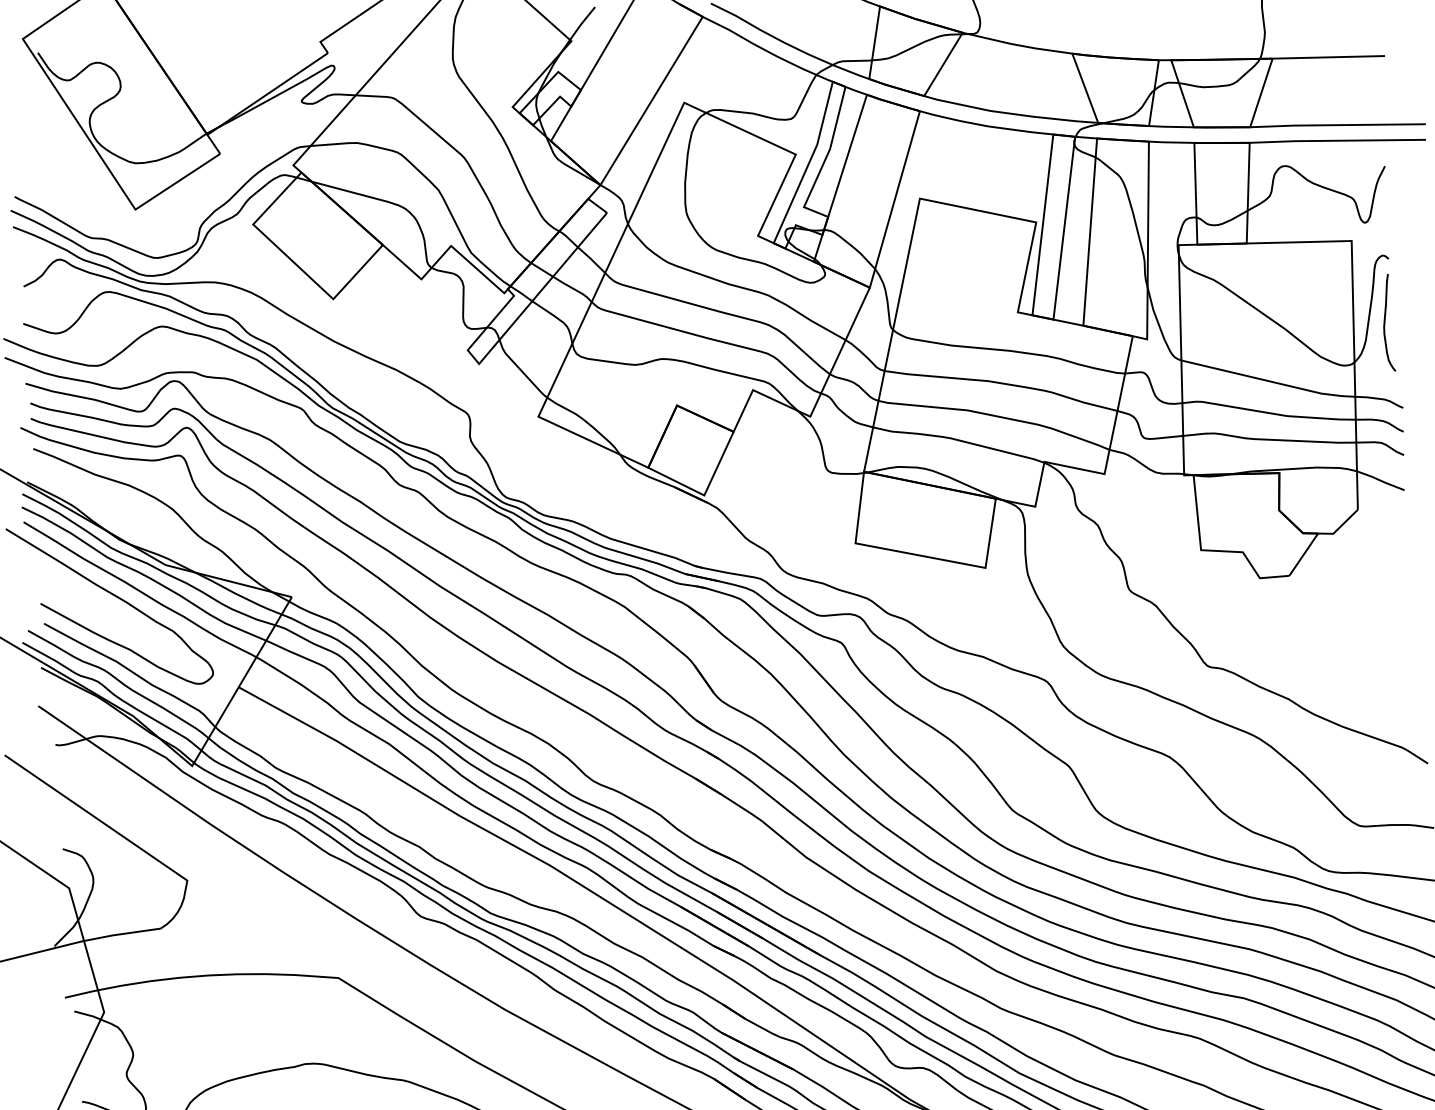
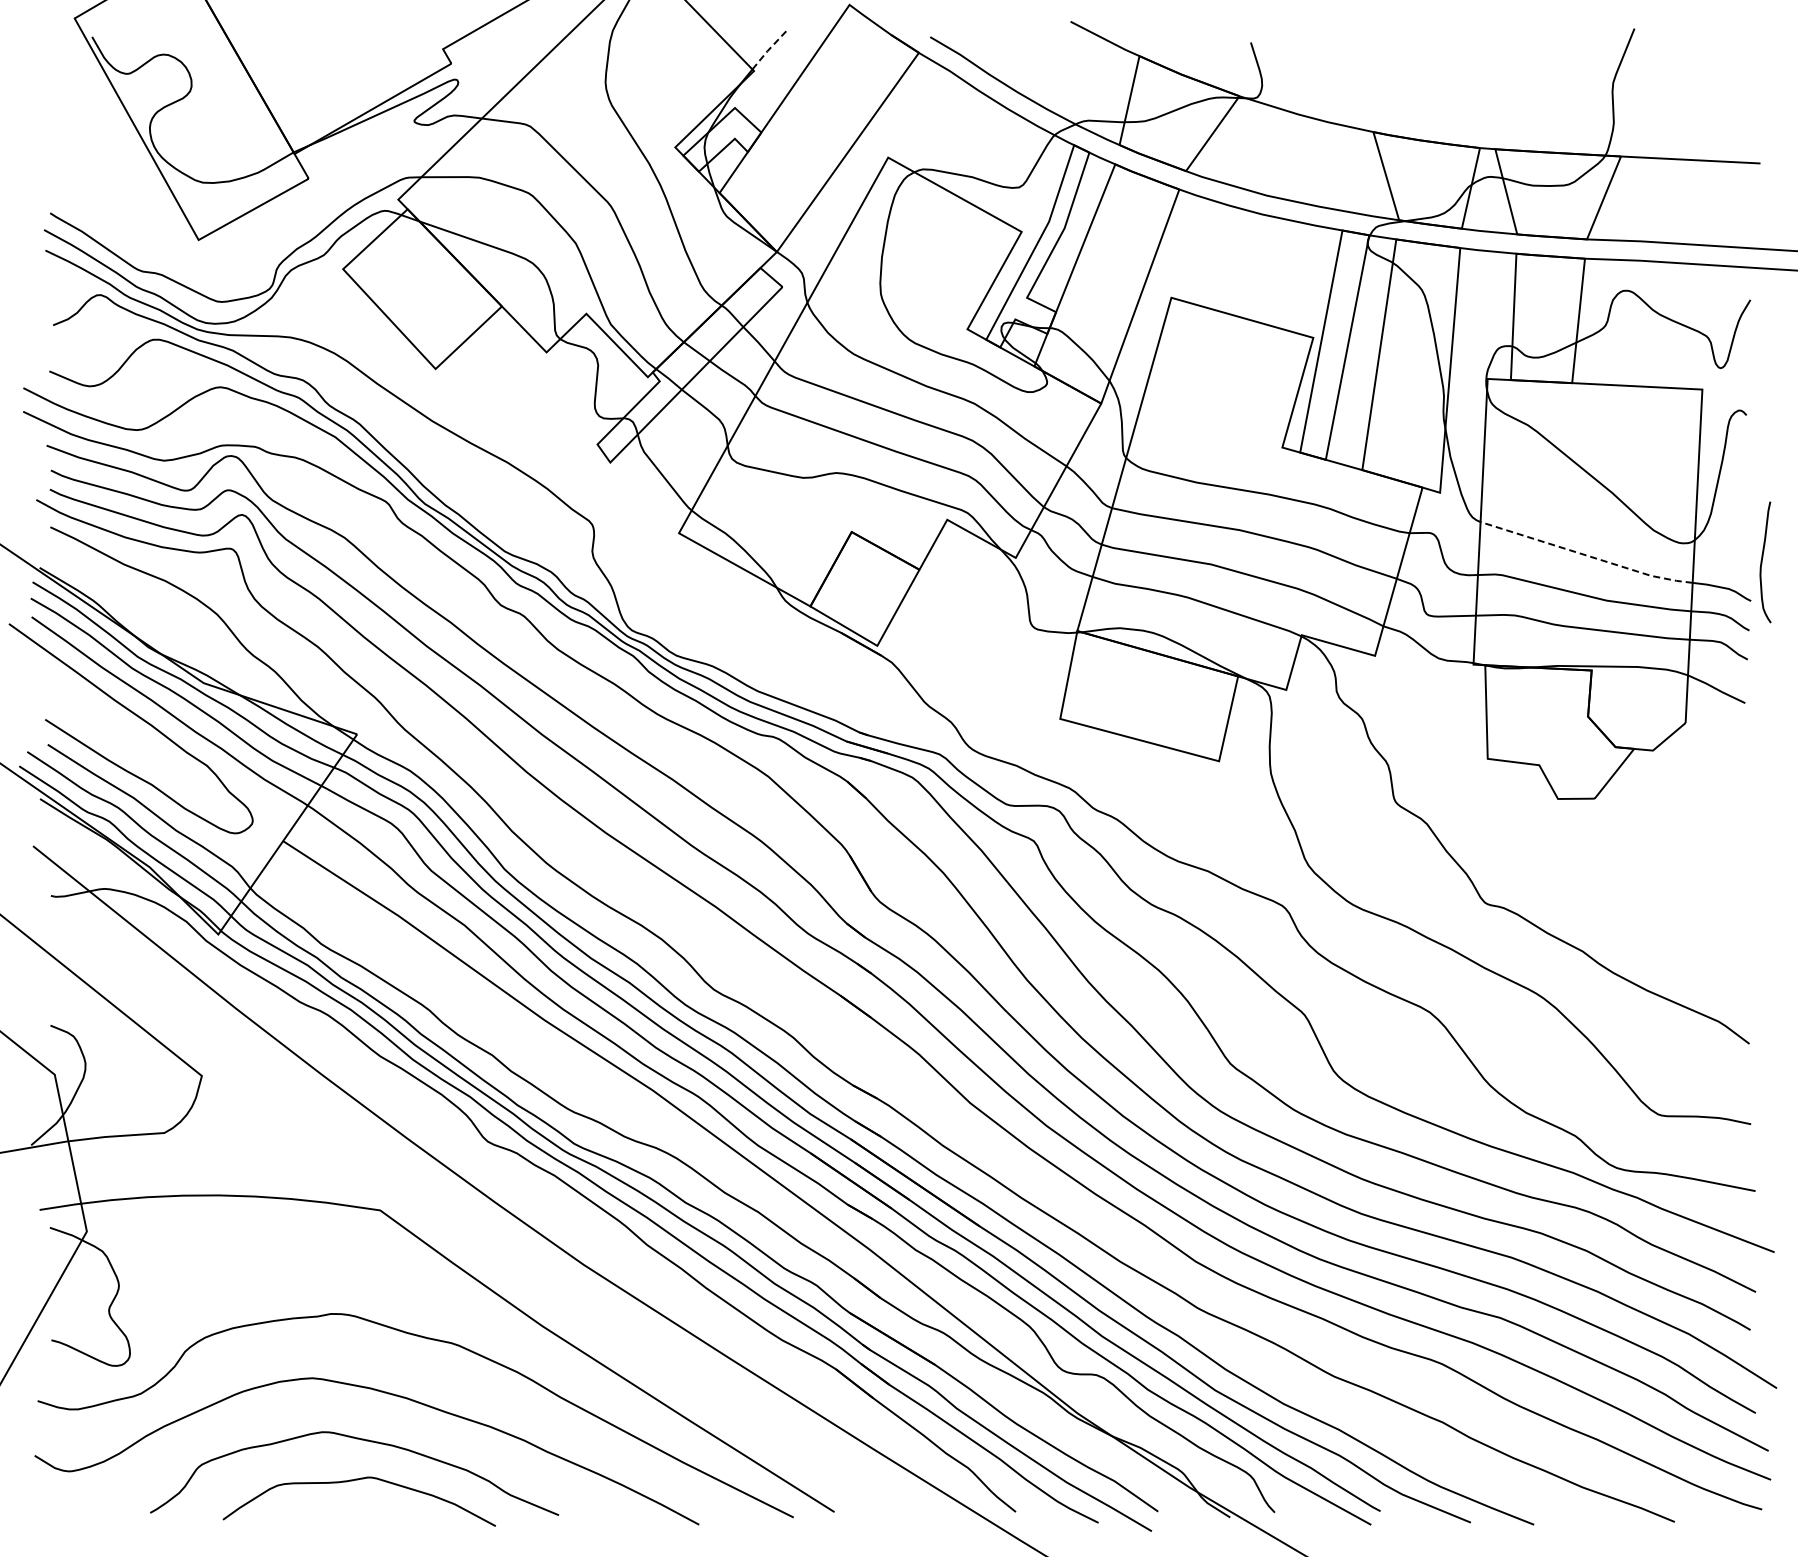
line: (581, 23) -> (768, 49), solid -> dashed
curve: (1385, 323) -> (1762, 562), moved
line: (1269, 381) -> (1587, 555), solid -> dashed

